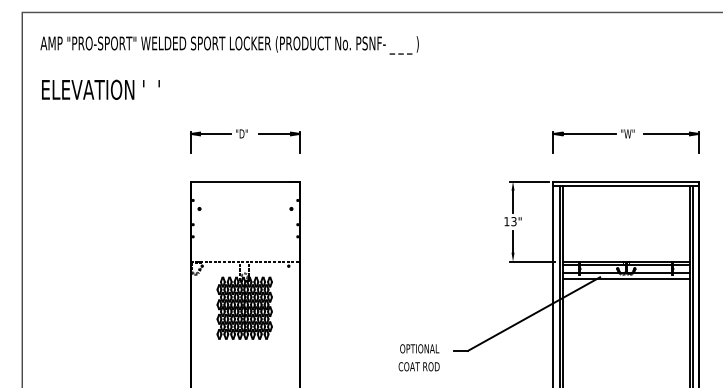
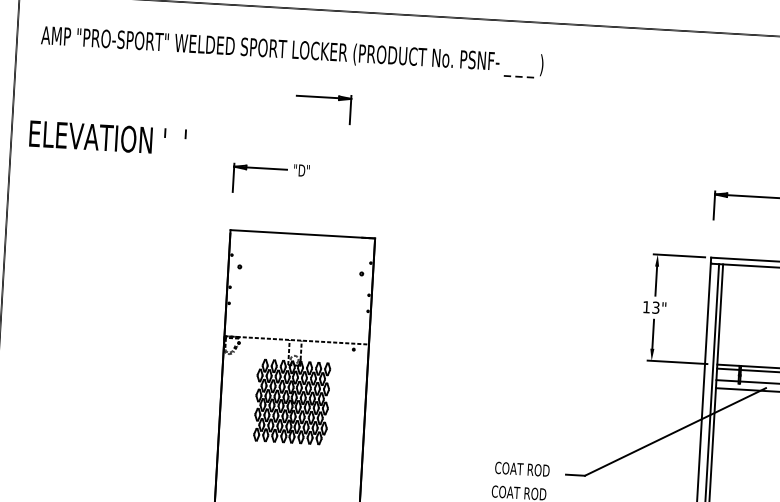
text: (100, 89) -> (107, 137), moved
part: (279, 134) -> (324, 98), moved
text: (422, 348) -> (524, 469), OPTIONAL -> COAT ROD

